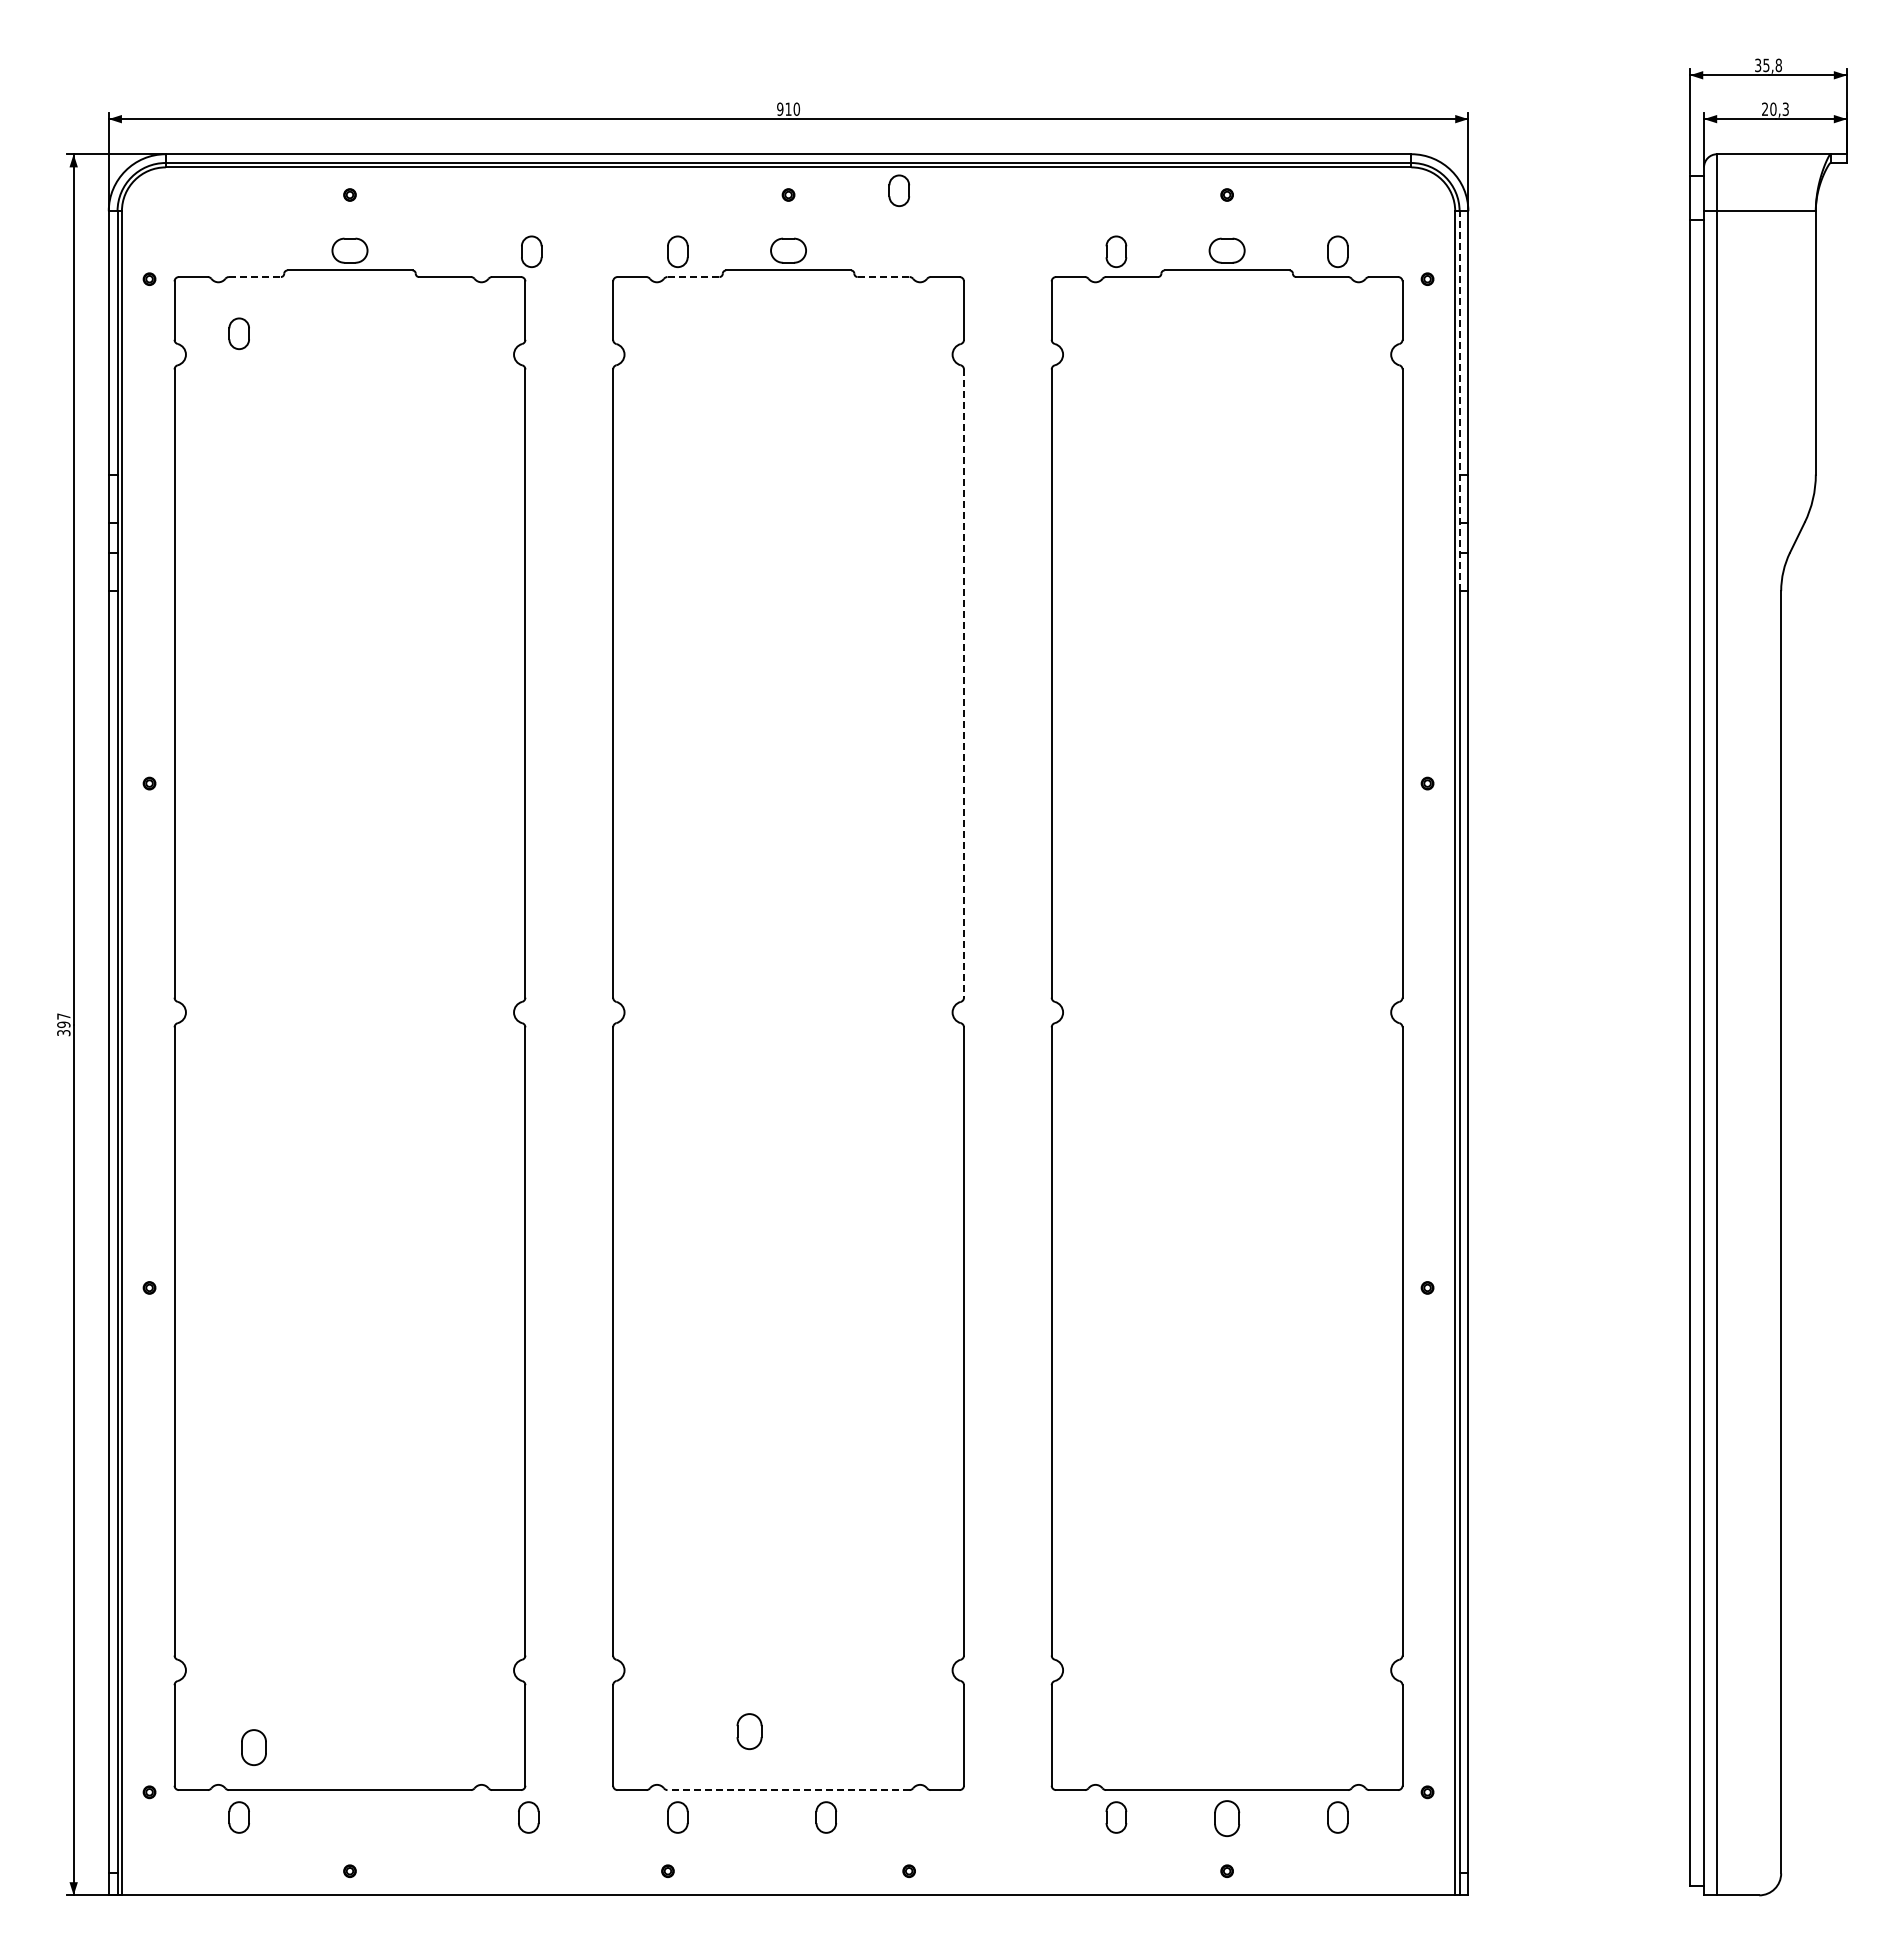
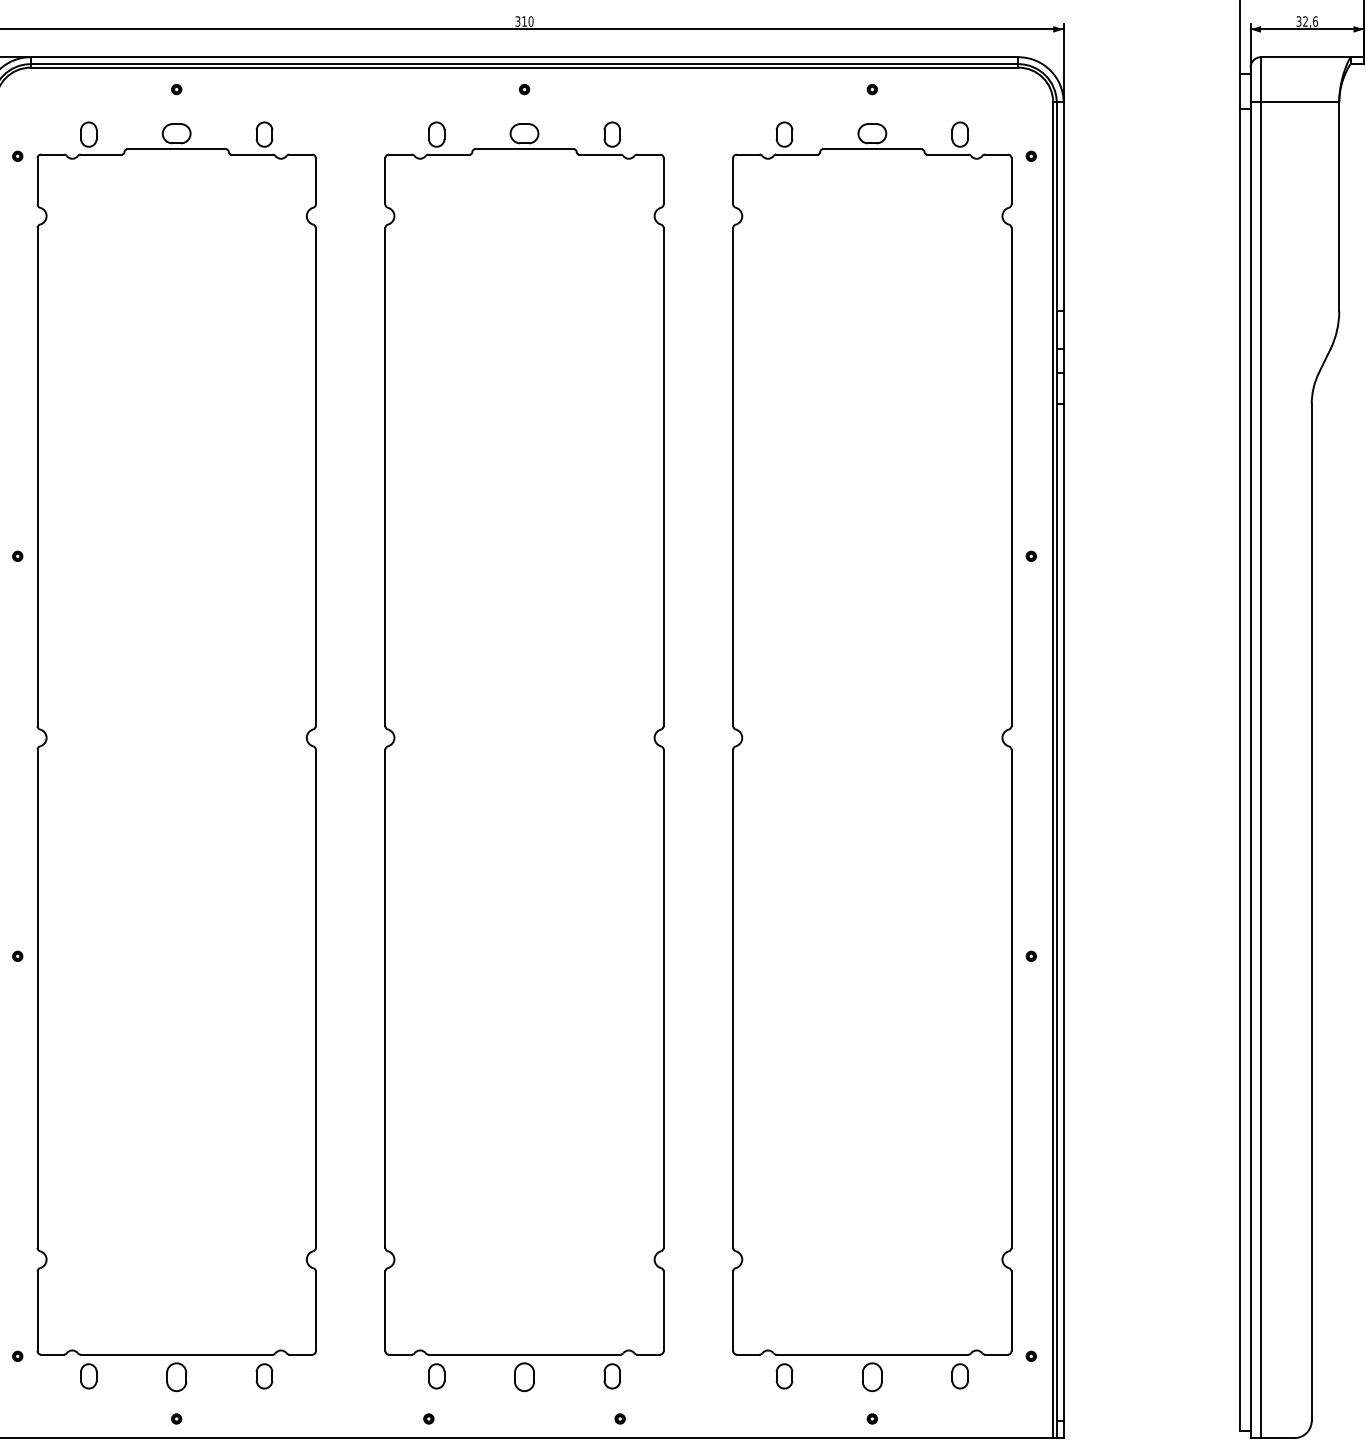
text: (780, 108) -> (518, 20), 910 -> 310
text: (1775, 108) -> (1307, 20), 20,3 -> 32,6
part: (898, 190) -> (611, 134), moved
part: (531, 251) -> (264, 134), moved
line: (254, 277) -> (100, 154), dashed -> solid
line: (693, 277) -> (449, 154), dashed -> solid
line: (883, 277) -> (599, 154), dashed -> solid
part: (238, 333) -> (88, 134), moved
line: (1459, 401) -> (1056, 253), dashed -> solid
line: (964, 684) -> (664, 477), dashed -> solid
part: (749, 1731) -> (524, 1377), moved
part: (253, 1747) -> (176, 1377), moved
line: (788, 1790) -> (524, 1354), dashed -> solid
part: (528, 1817) -> (264, 1376), moved
part: (826, 1817) -> (612, 1376), moved

